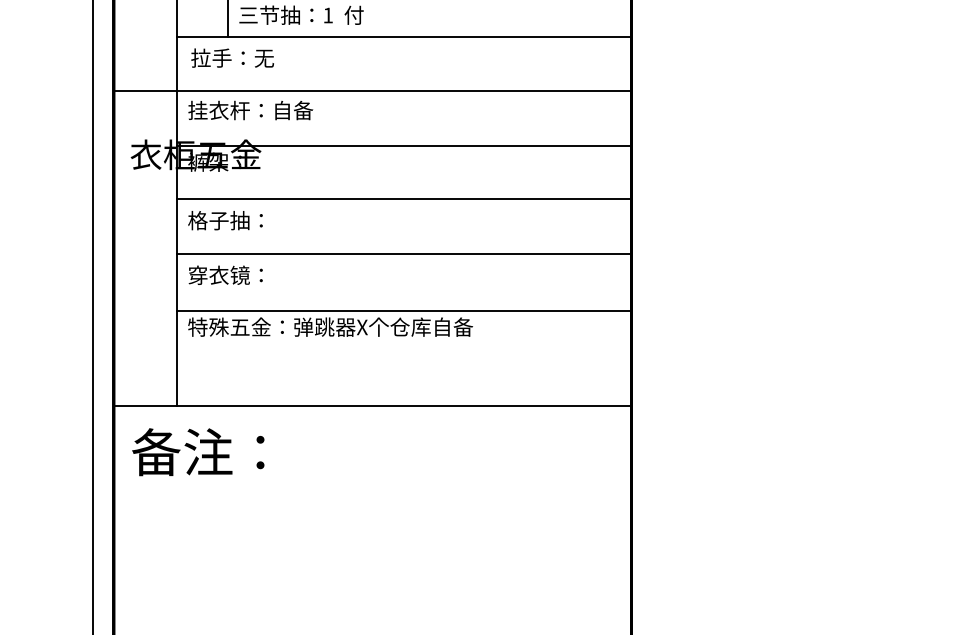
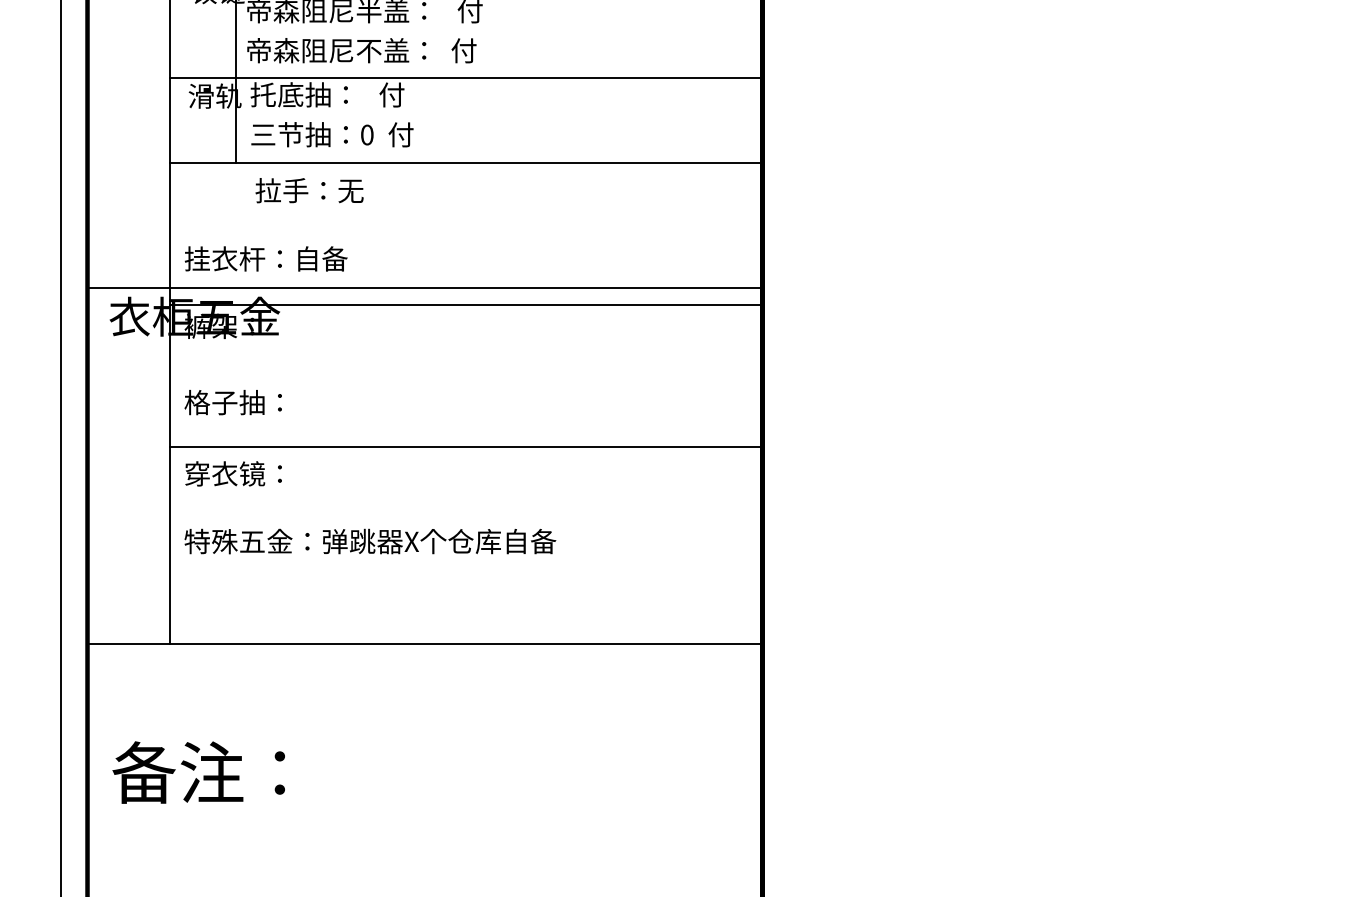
text: (328, 15) -> (367, 134), 1 -> 0
text: (232, 58) -> (309, 190), moved
line: (372, 91) -> (424, 287), moved
line: (403, 199) -> (465, 374), removed
line: (403, 311) -> (465, 520), removed
text: (198, 452) -> (198, 772), moved

